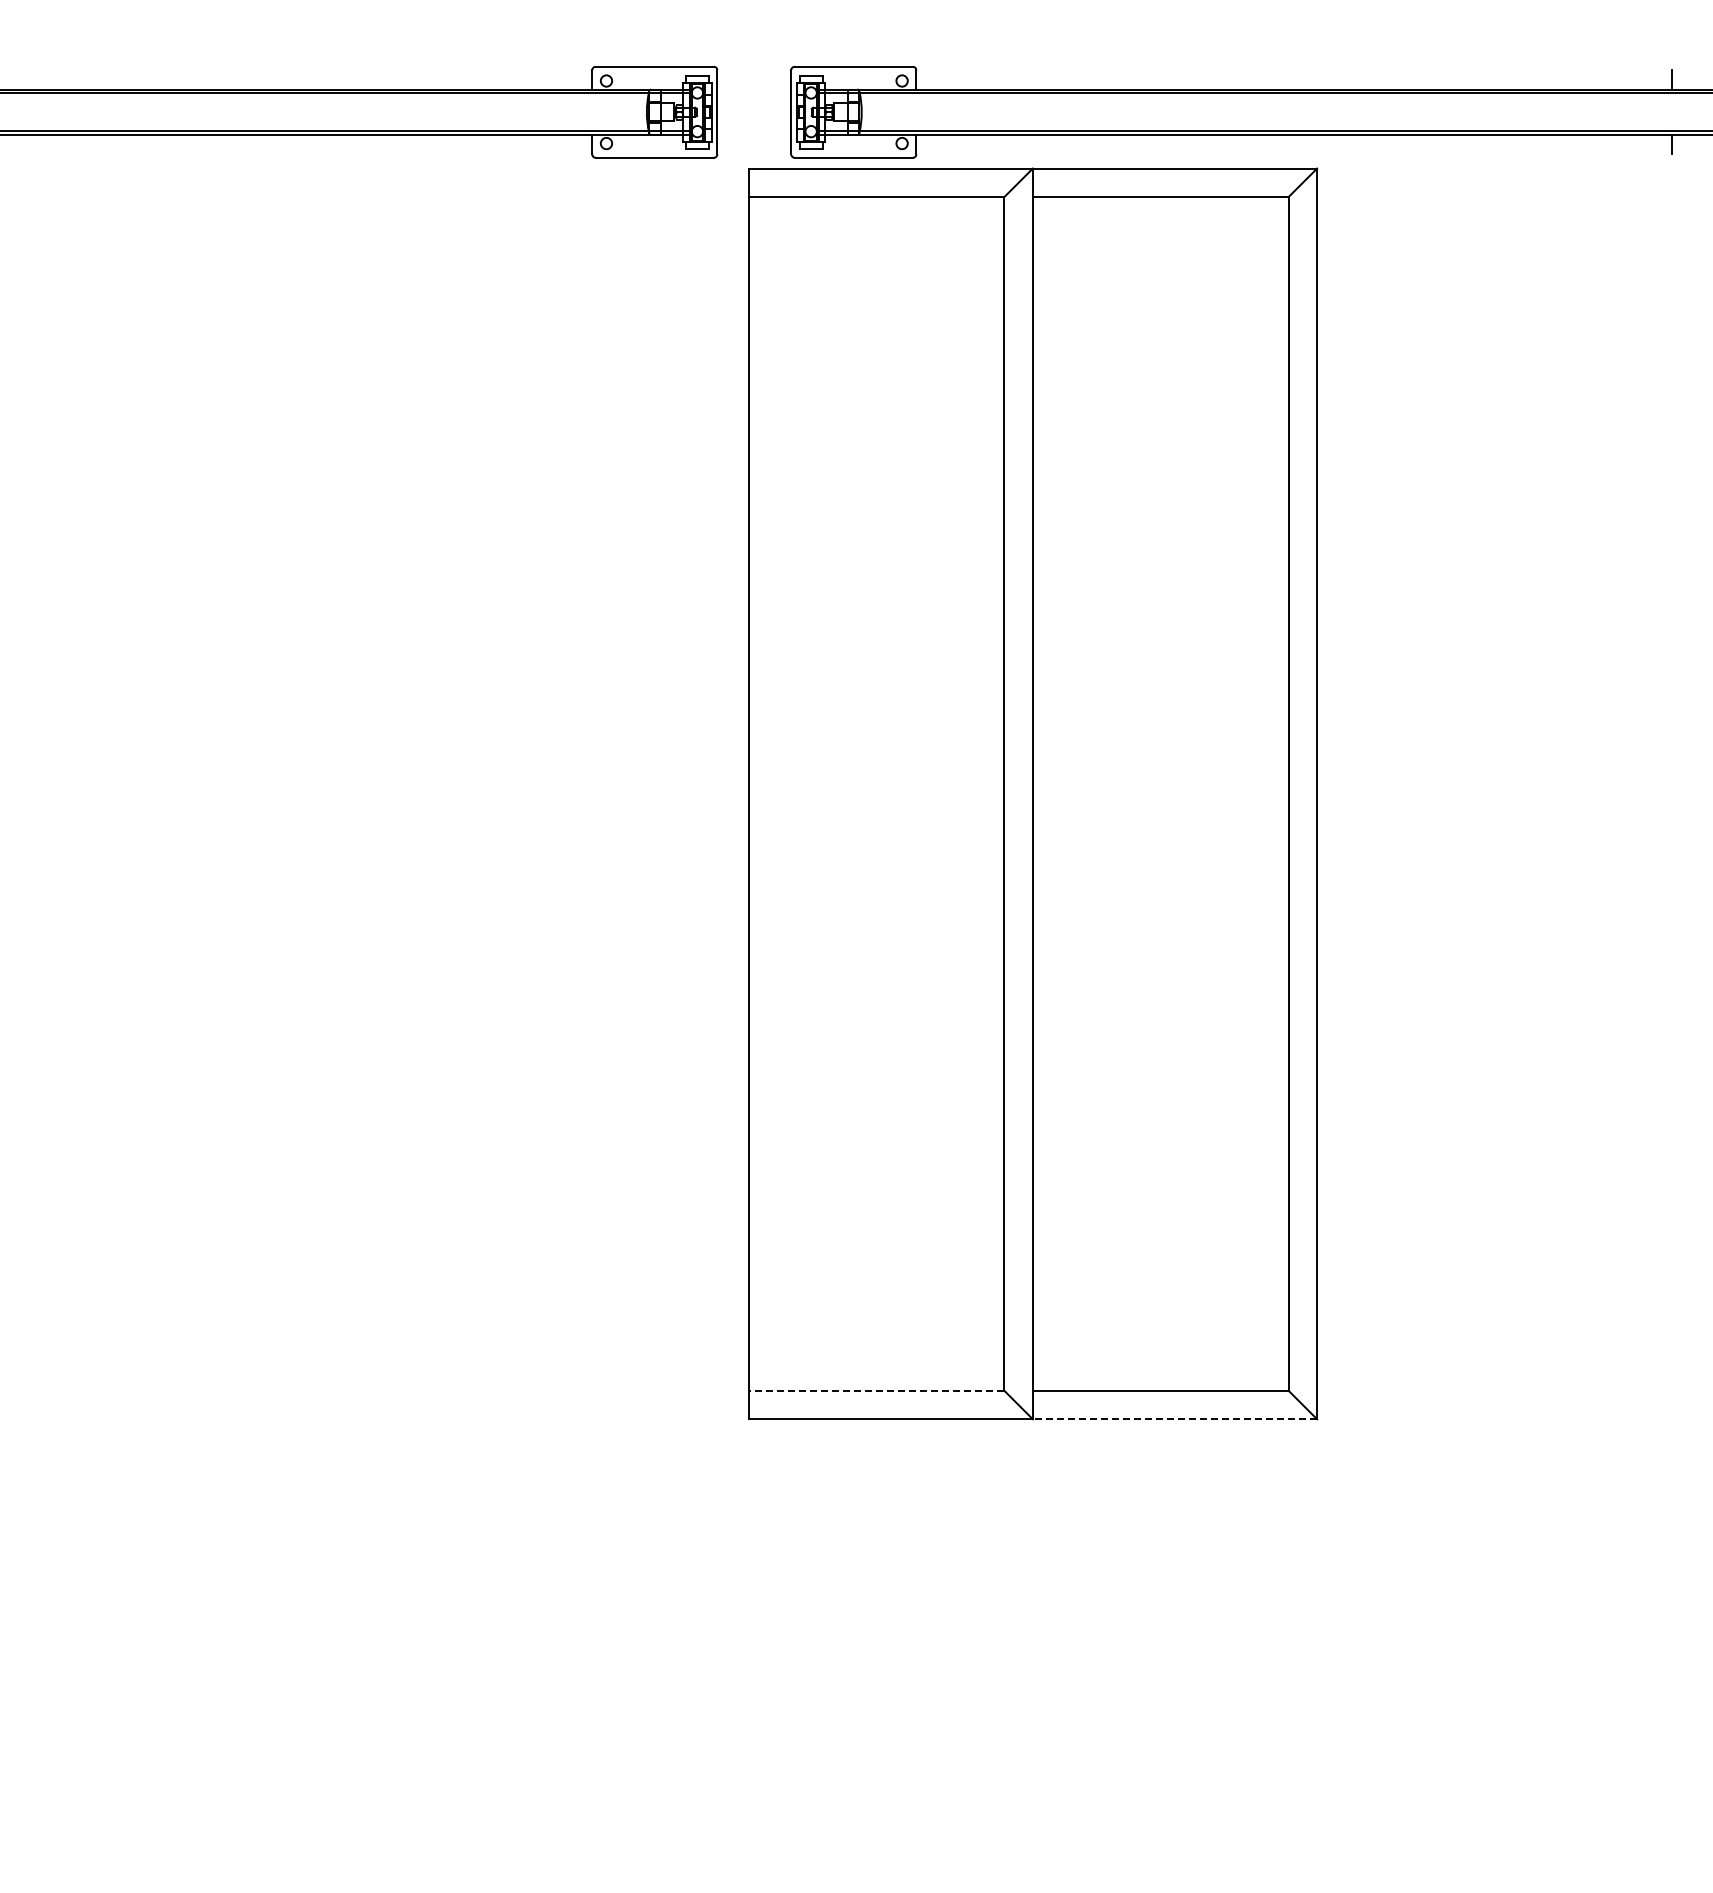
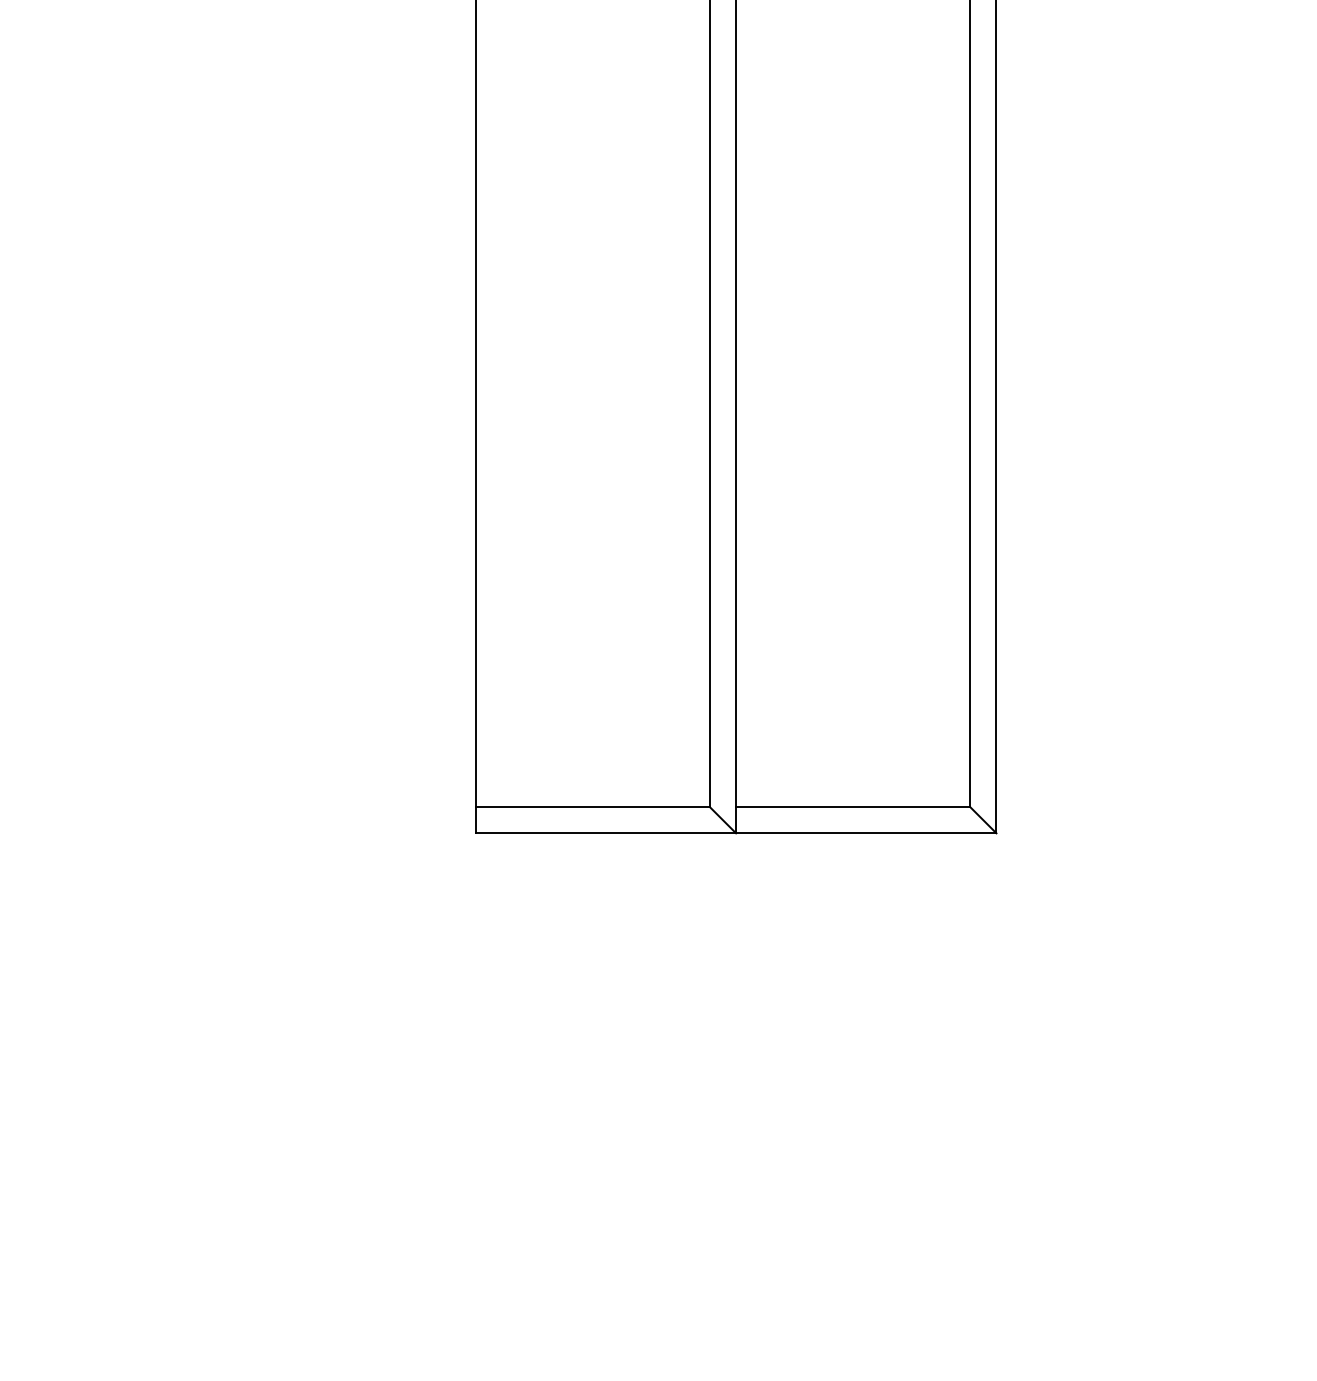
line: (876, 1390) -> (592, 806), dashed -> solid
line: (1174, 1419) -> (865, 833), dashed -> solid

